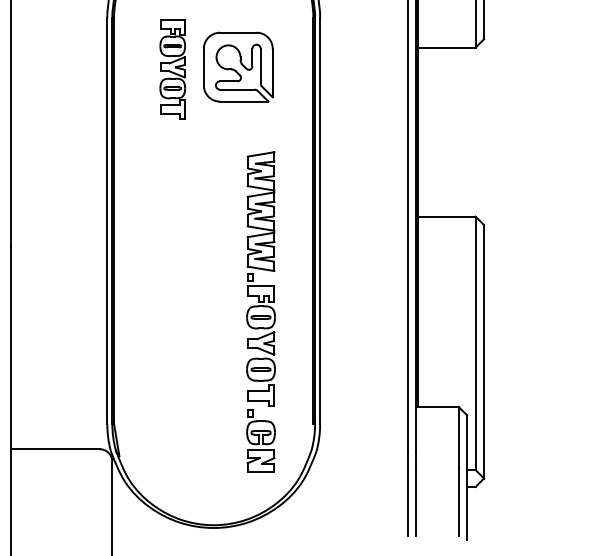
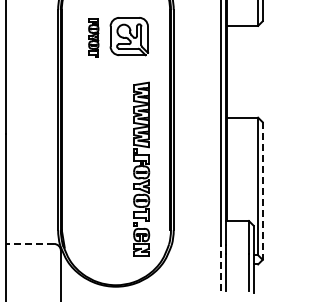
part: (172, 68) -> (93, 37), size x0.7
line: (483, 352) -> (262, 191), solid -> dashed
line: (54, 448) -> (29, 243), solid -> dashed
line: (408, 494) -> (221, 268), solid -> dashed

